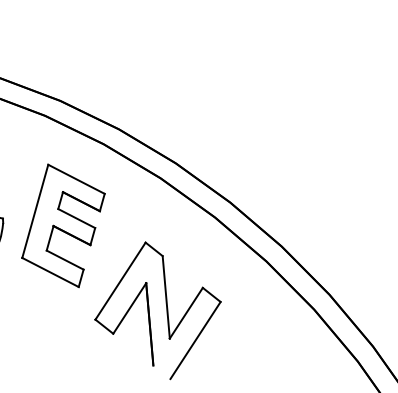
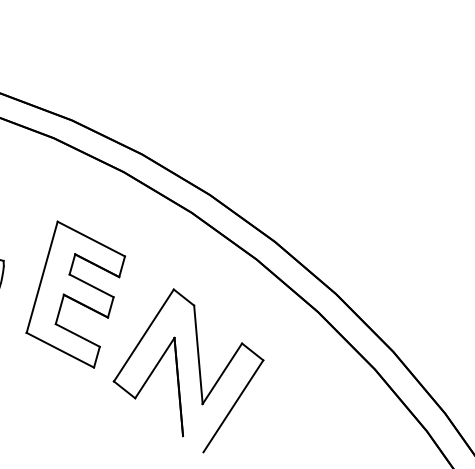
part: (63, 225) -> (75, 294), moved

